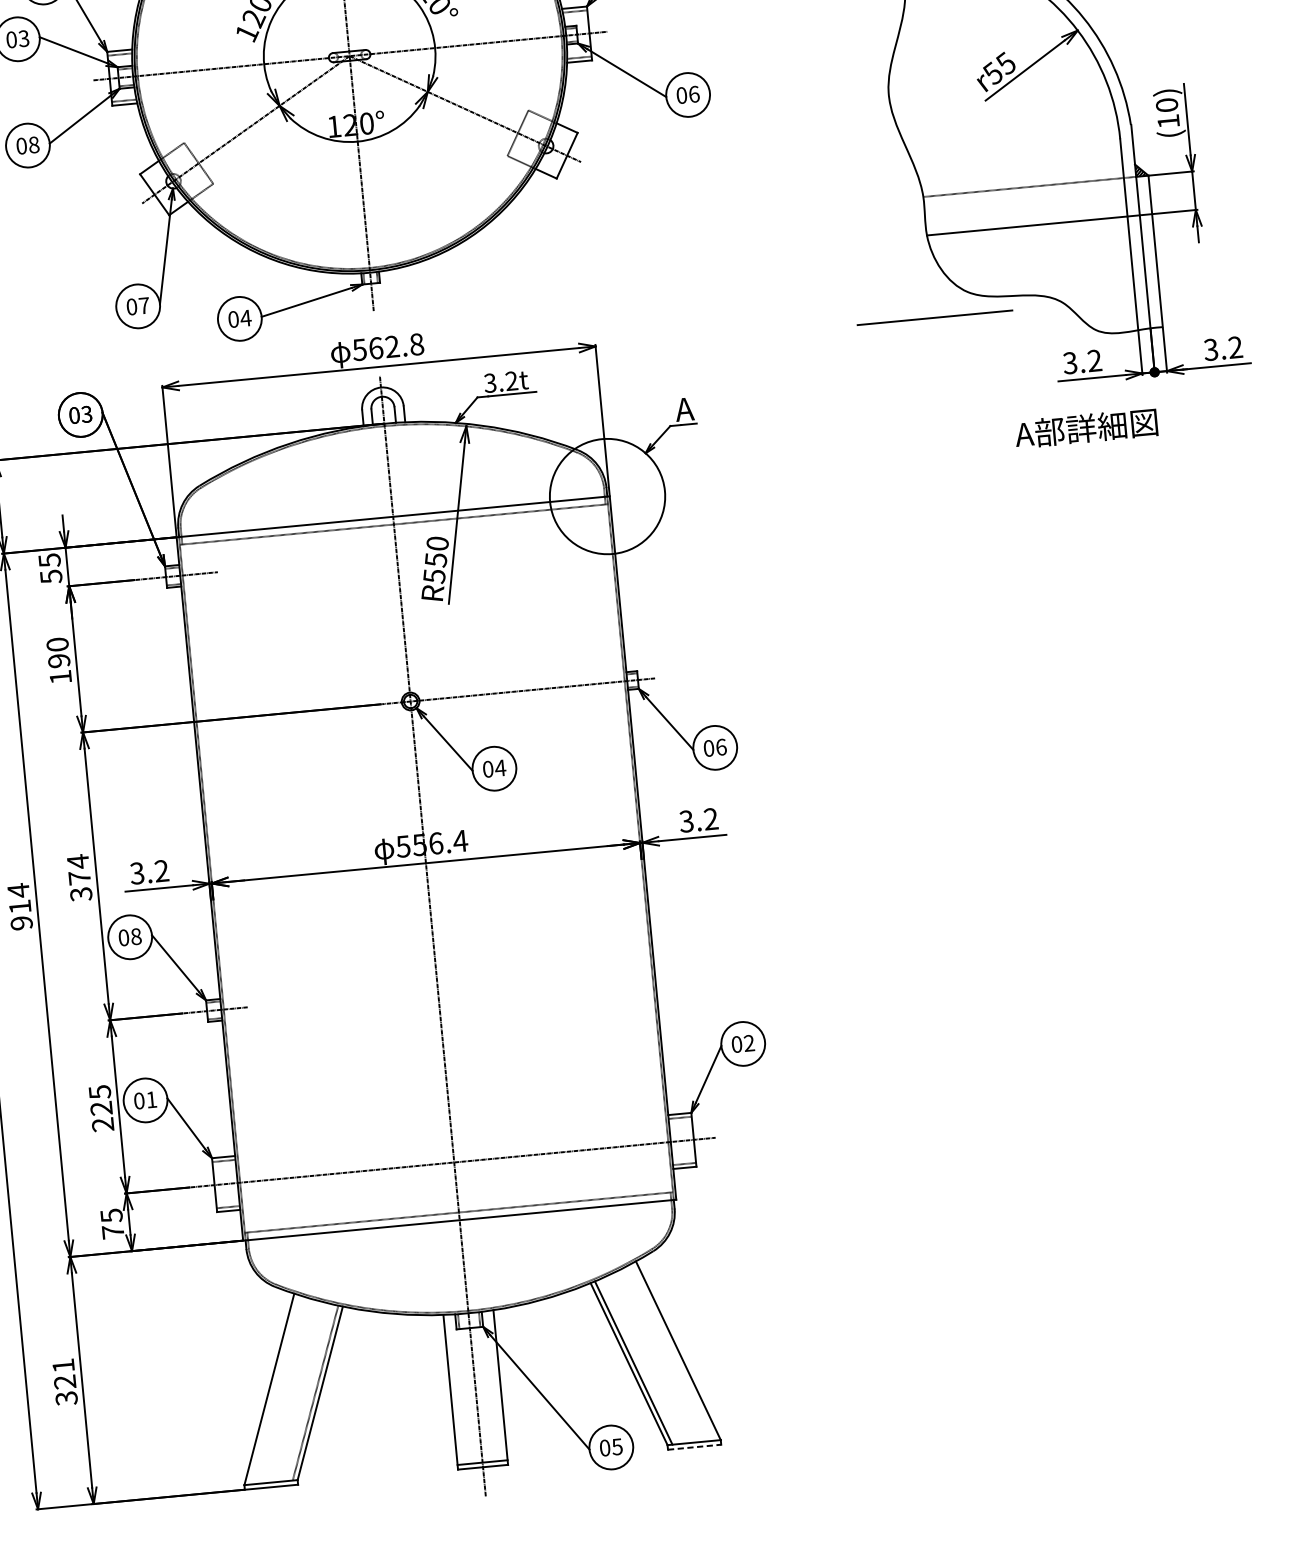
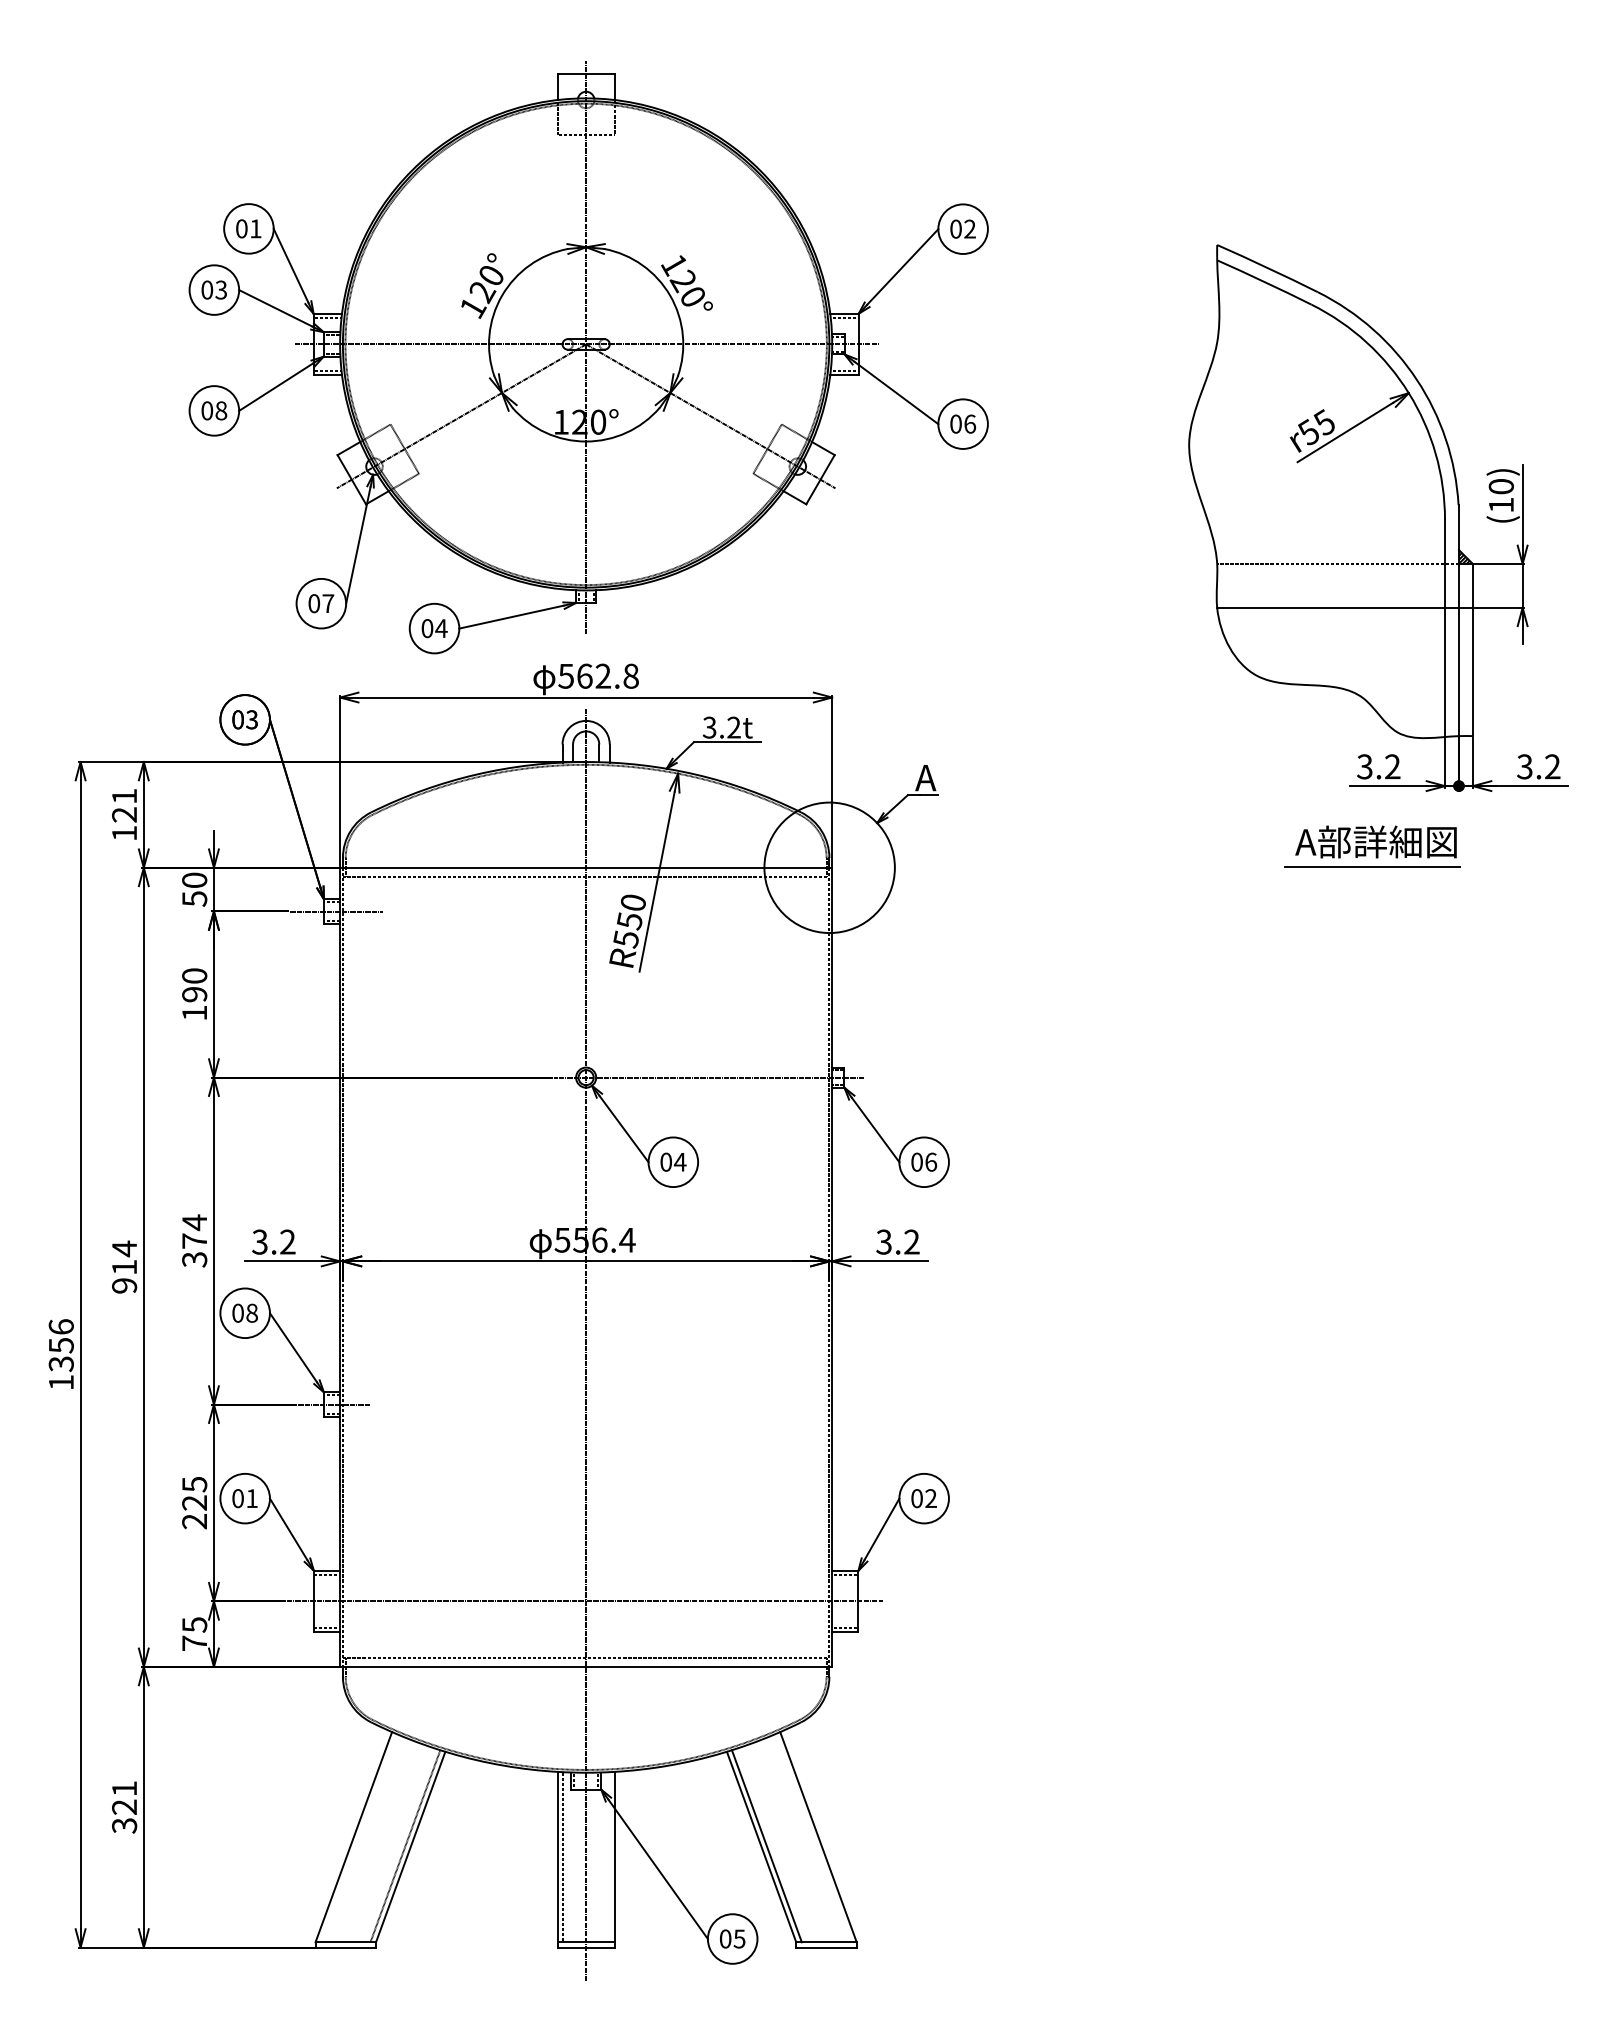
line: (934, 317) -> (1372, 866), moved
text: (49, 560) -> (194, 880), 55 -> 50
line: (454, 1389) -> (562, 1857), added
line: (695, 1447) -> (827, 1947), dashed -> solid

